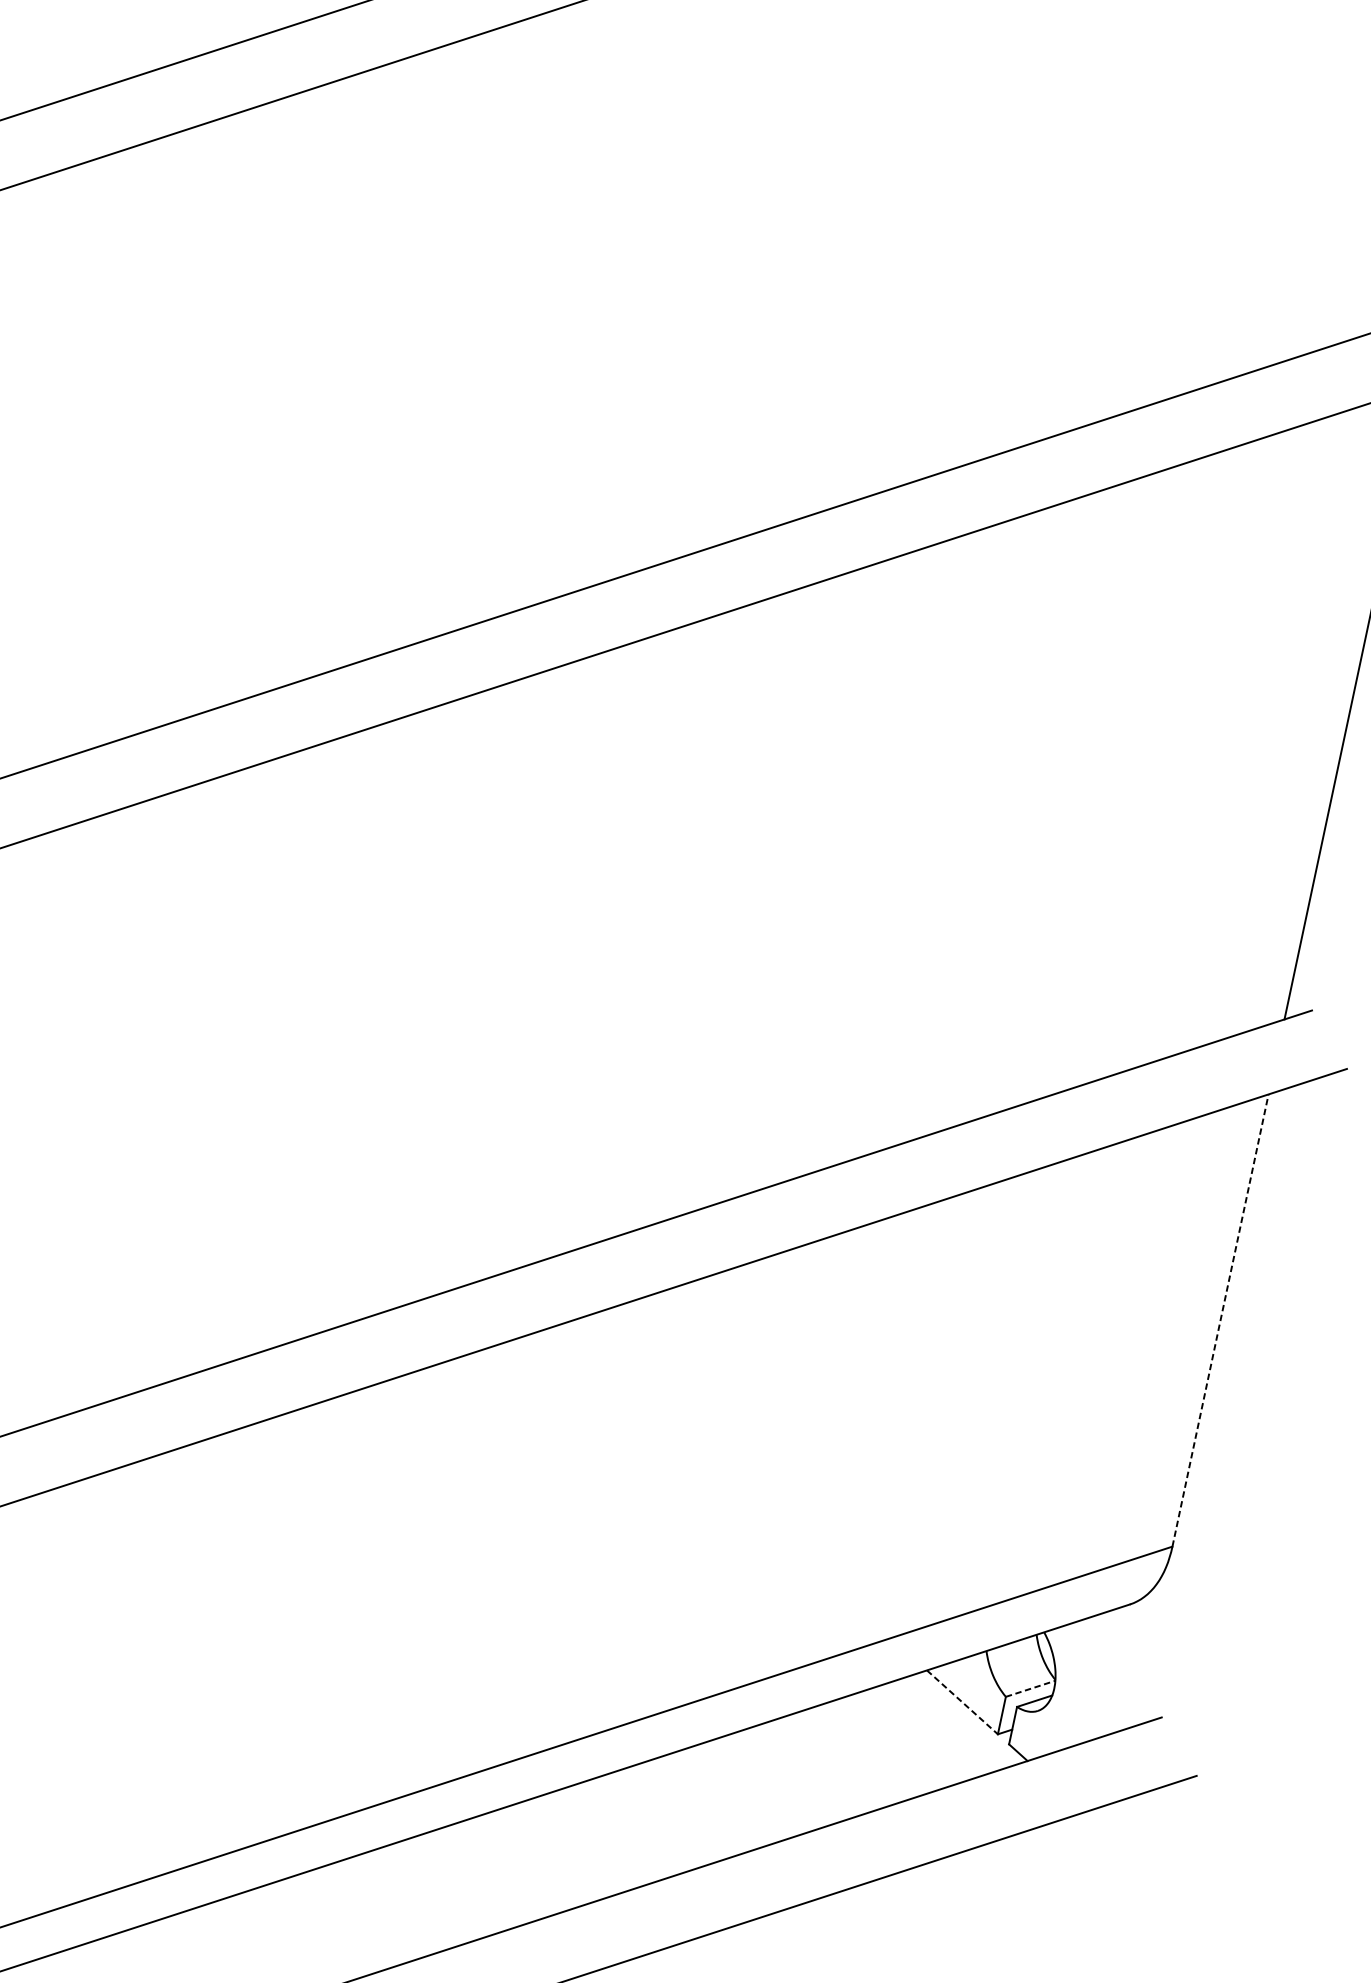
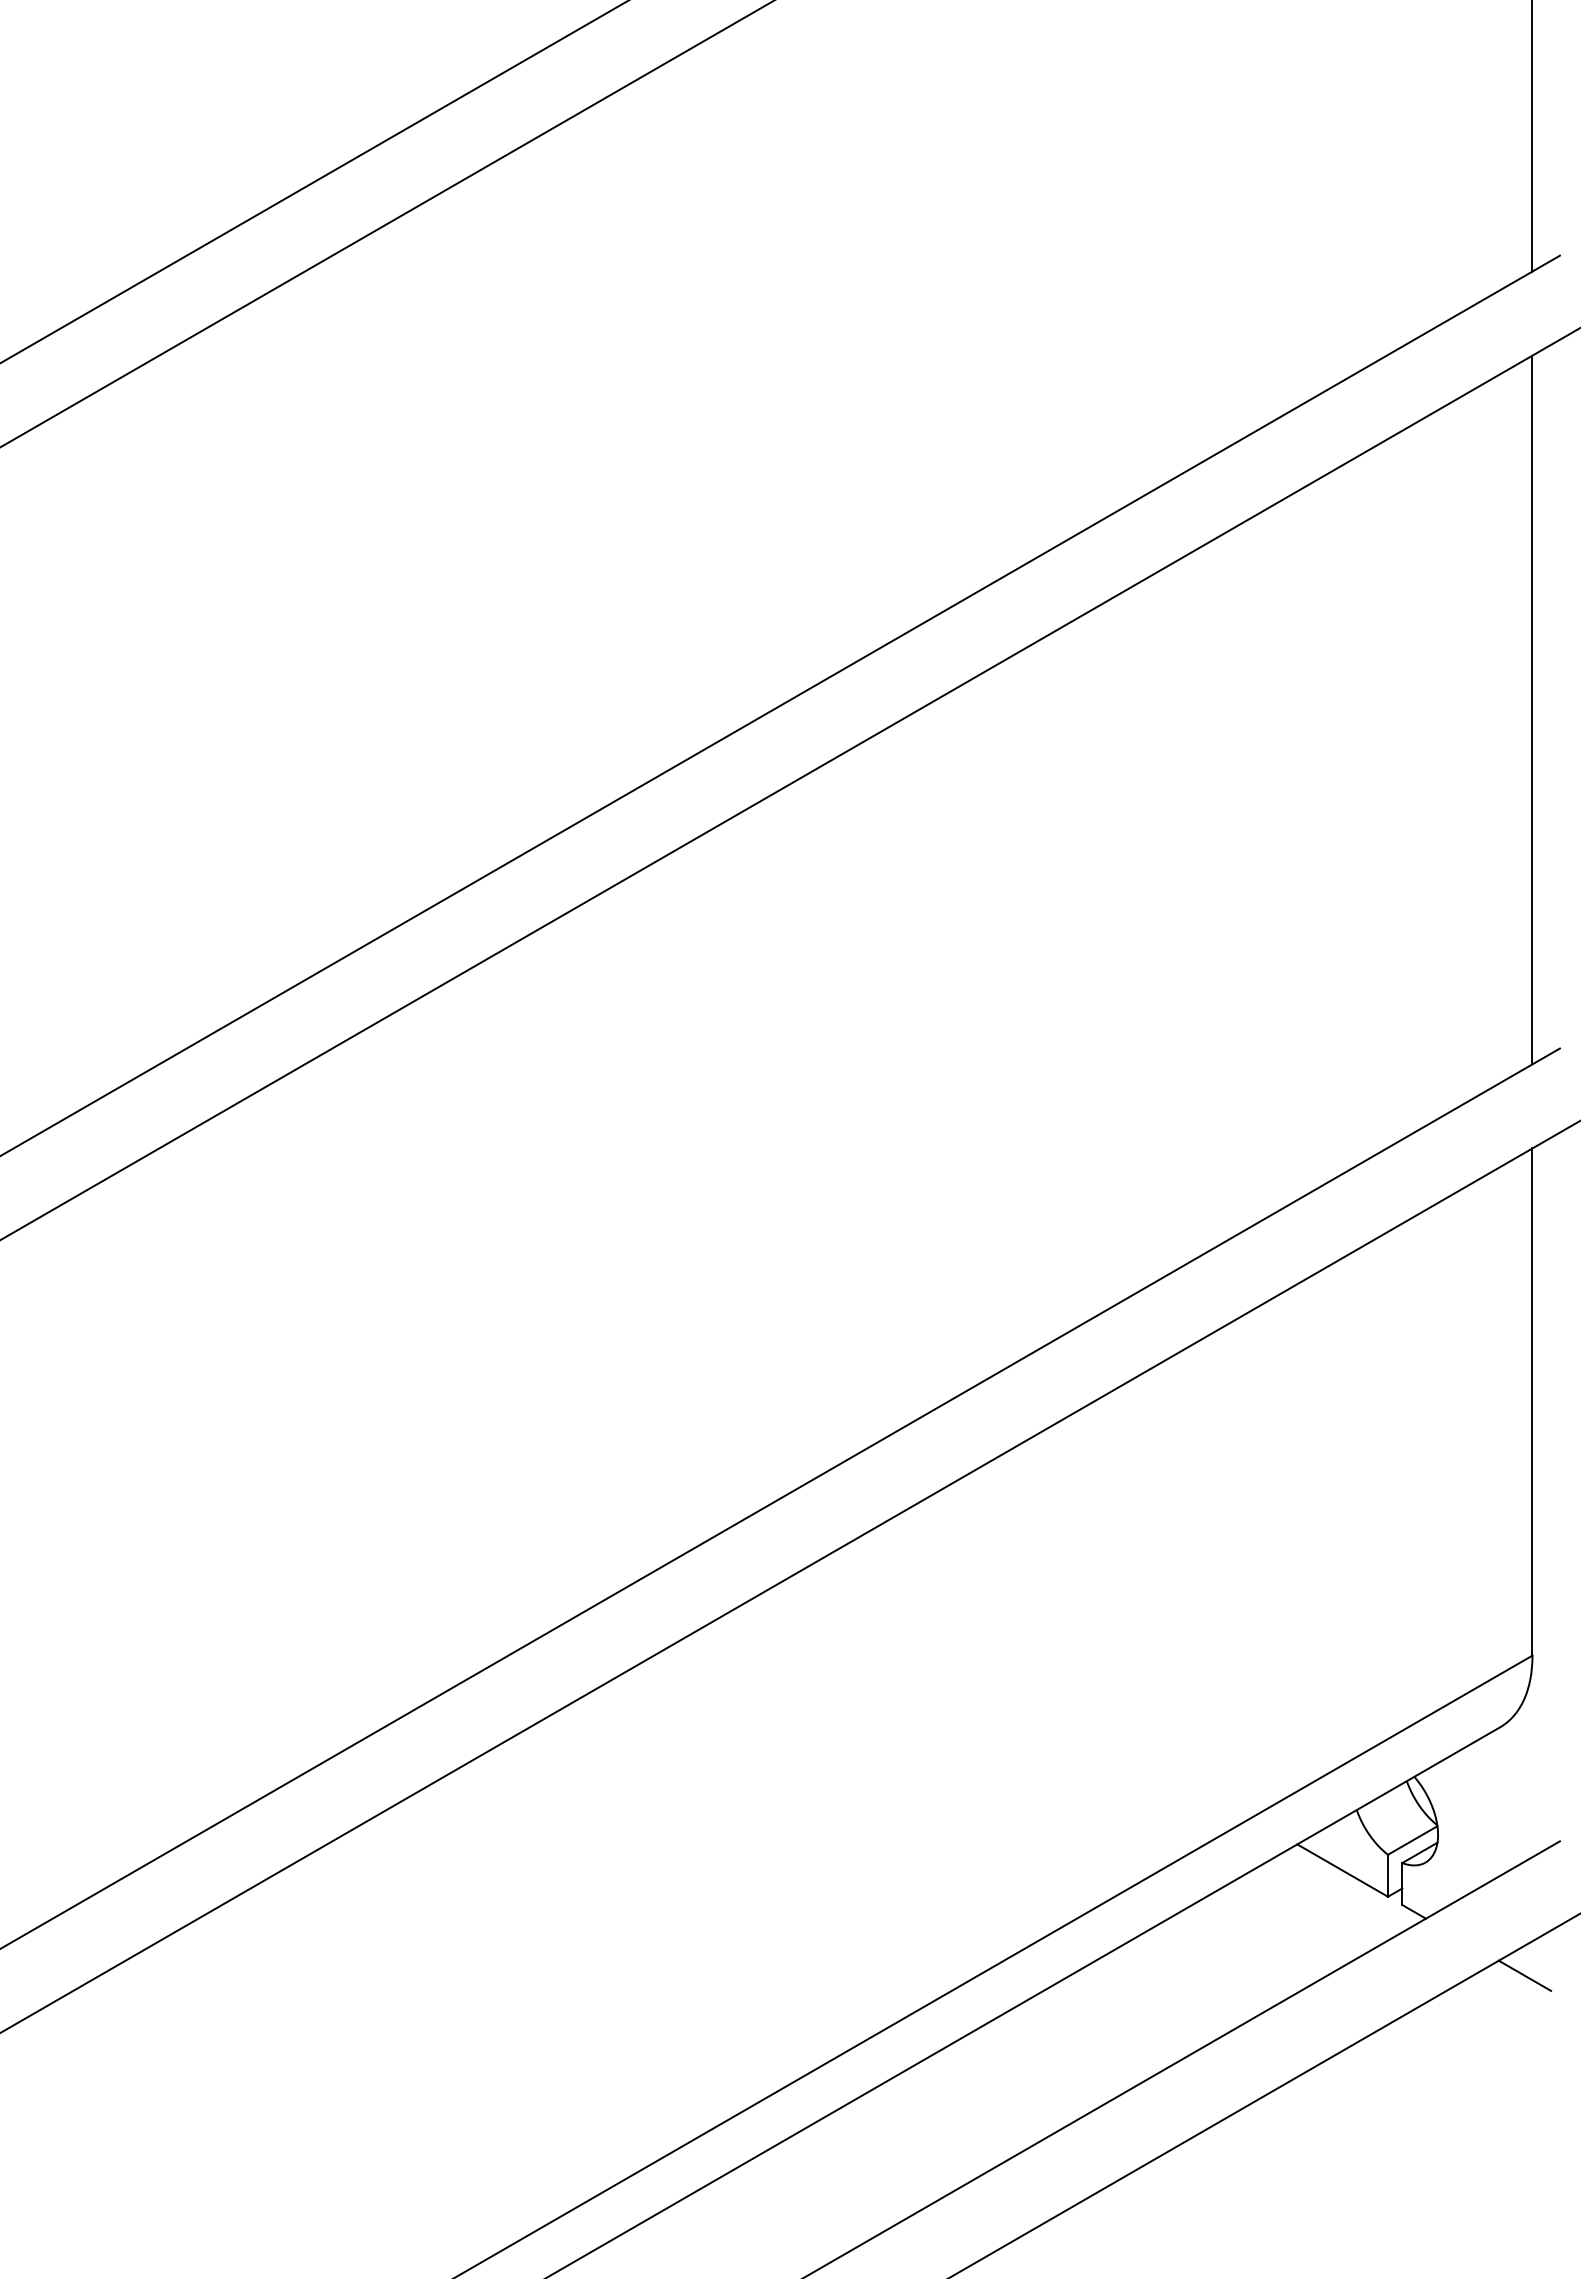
line: (1220, 1320) -> (1532, 1402), dashed -> solid
line: (1030, 1688) -> (1412, 1840), dashed -> solid
line: (963, 1702) -> (1343, 1870), dashed -> solid
line: (1104, 1830) -> (1524, 1975), added

